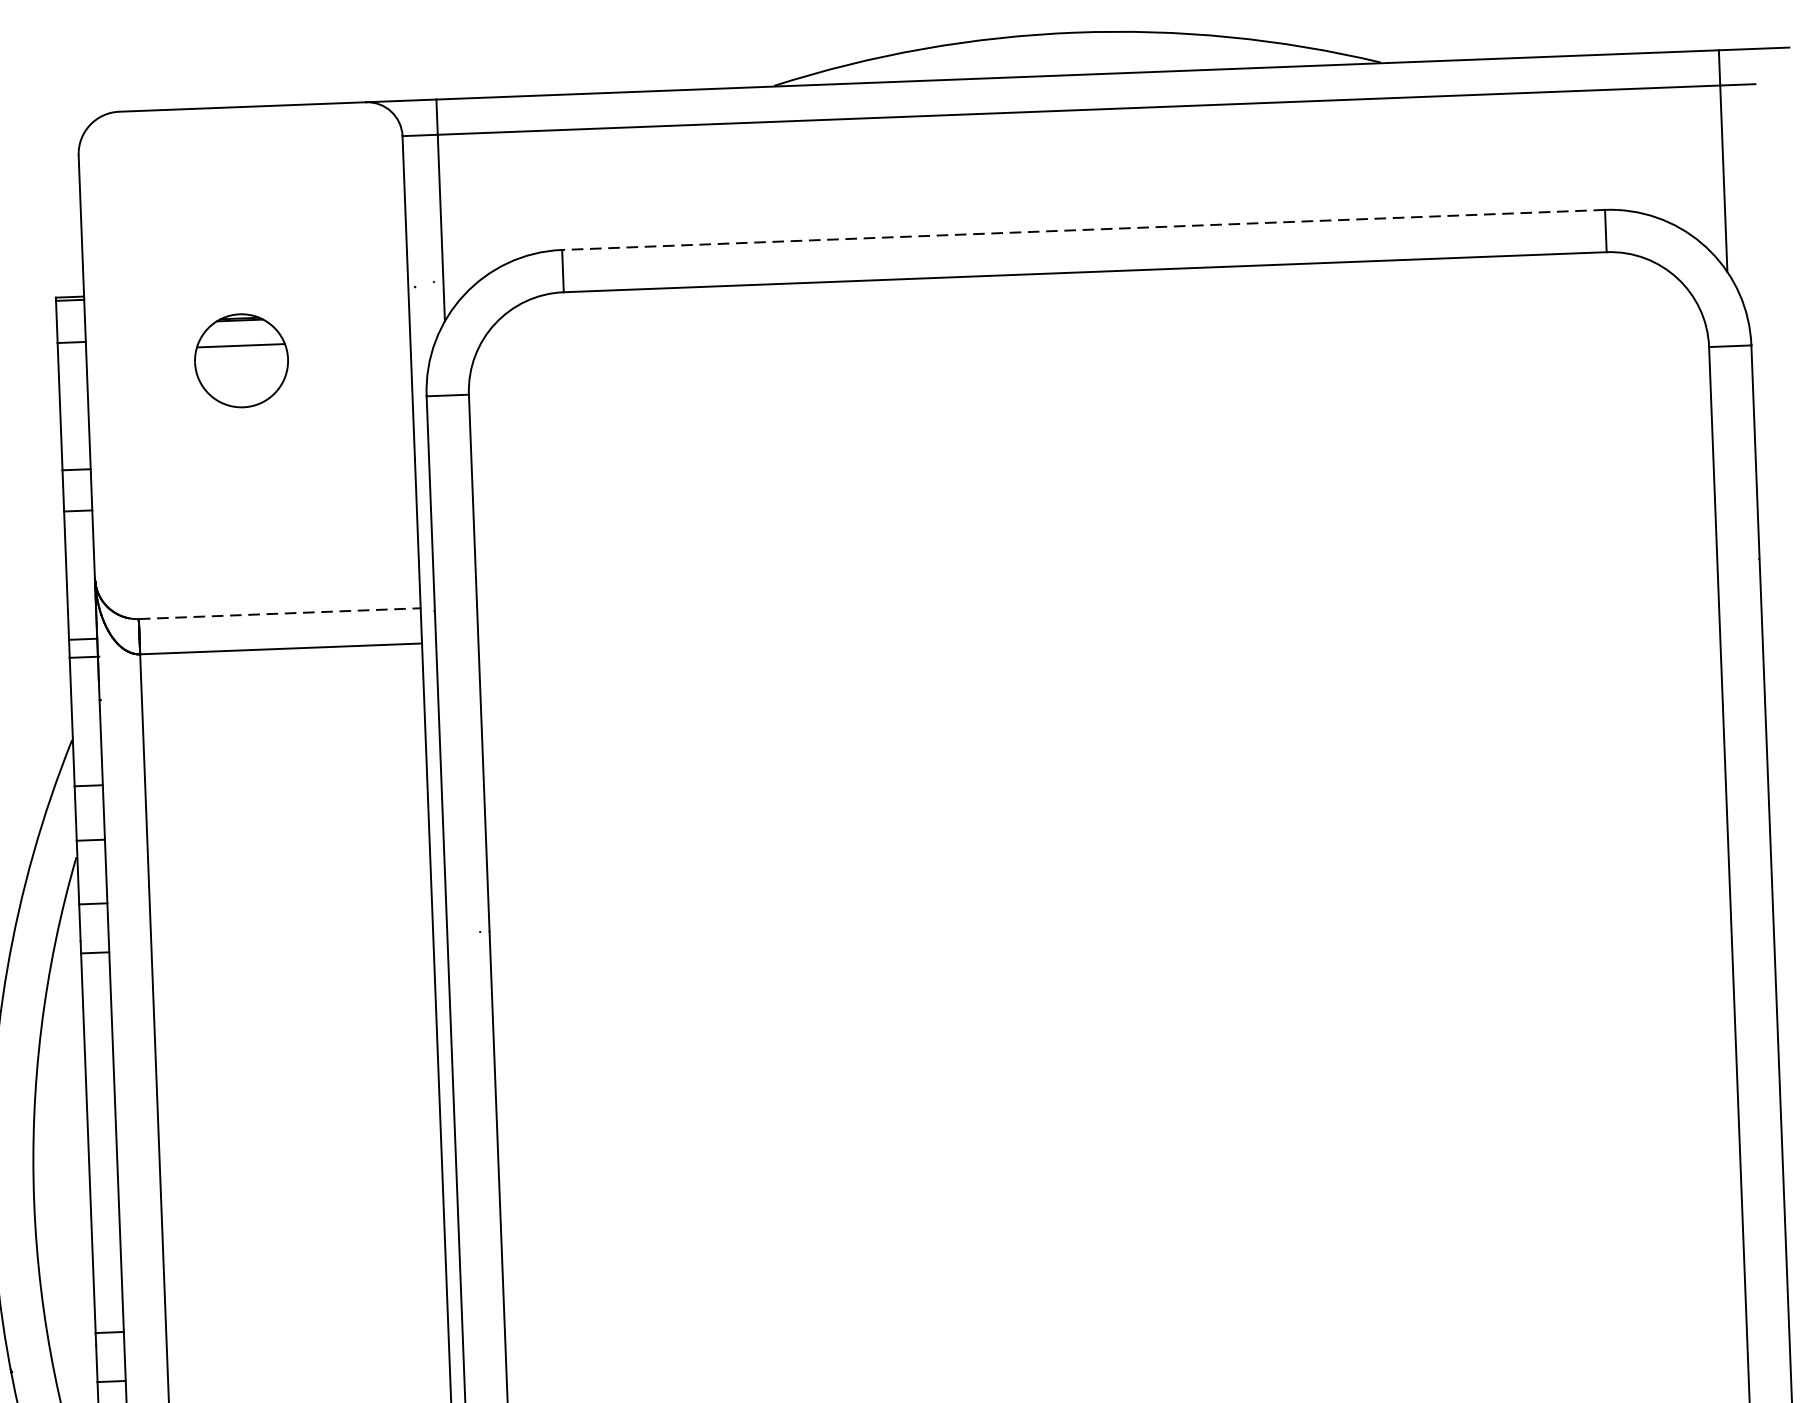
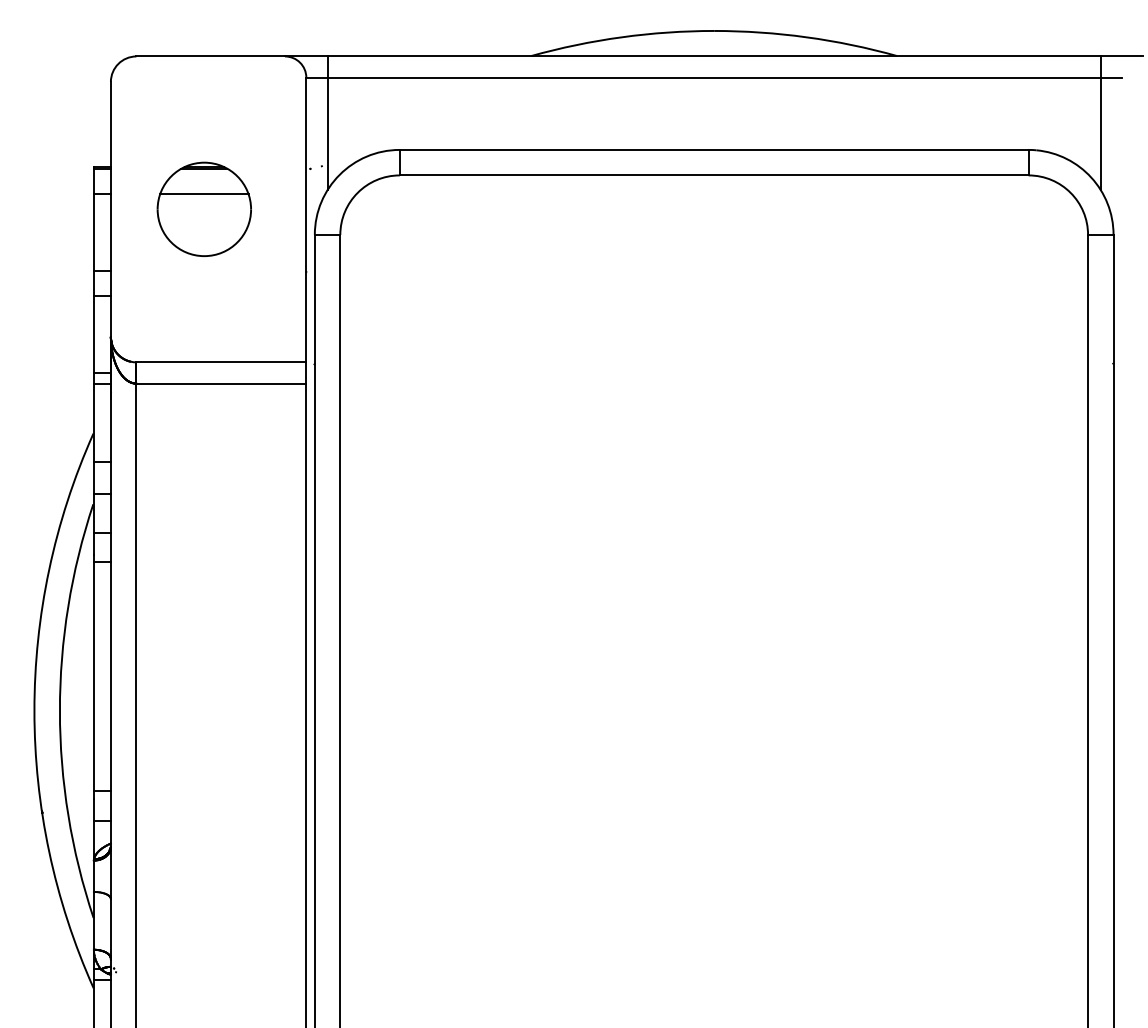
line: (1082, 229) -> (713, 149), dashed -> solid
part: (240, 359) -> (203, 208), size x1.67
line: (279, 613) -> (221, 362), dashed -> solid

